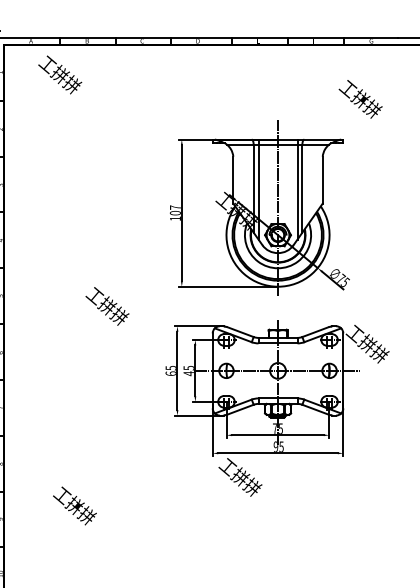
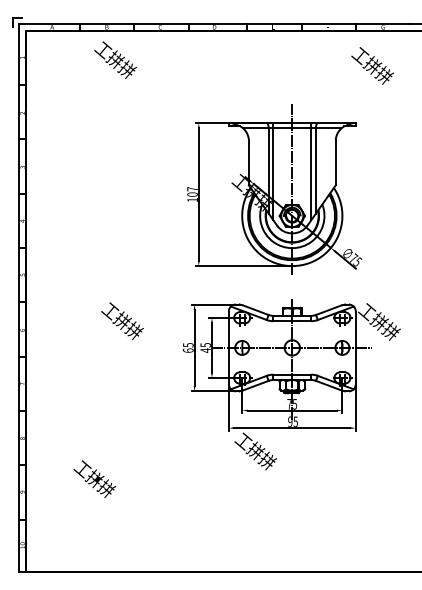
text: (60, 74) -> (115, 59), moved
text: (360, 98) -> (372, 65), moved
text: (107, 306) -> (122, 321), moved

